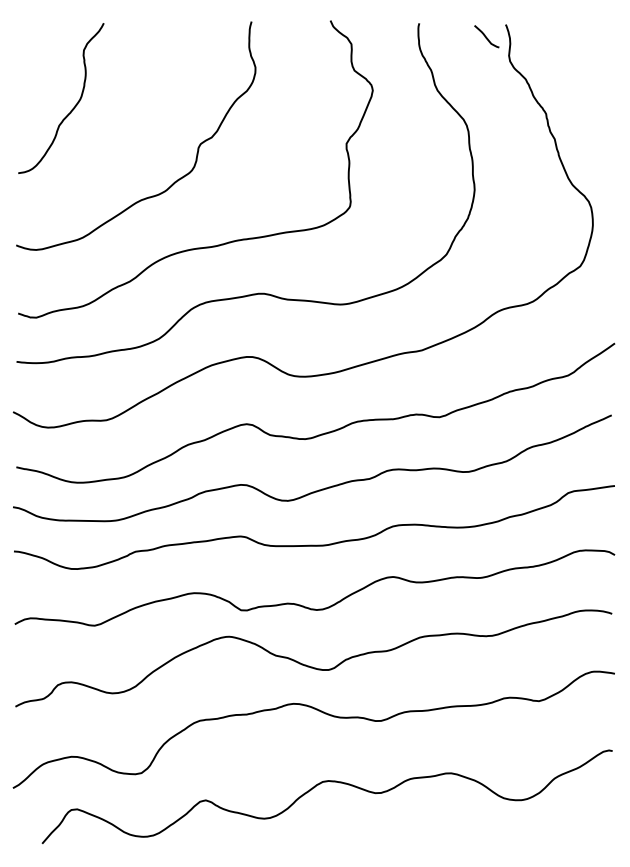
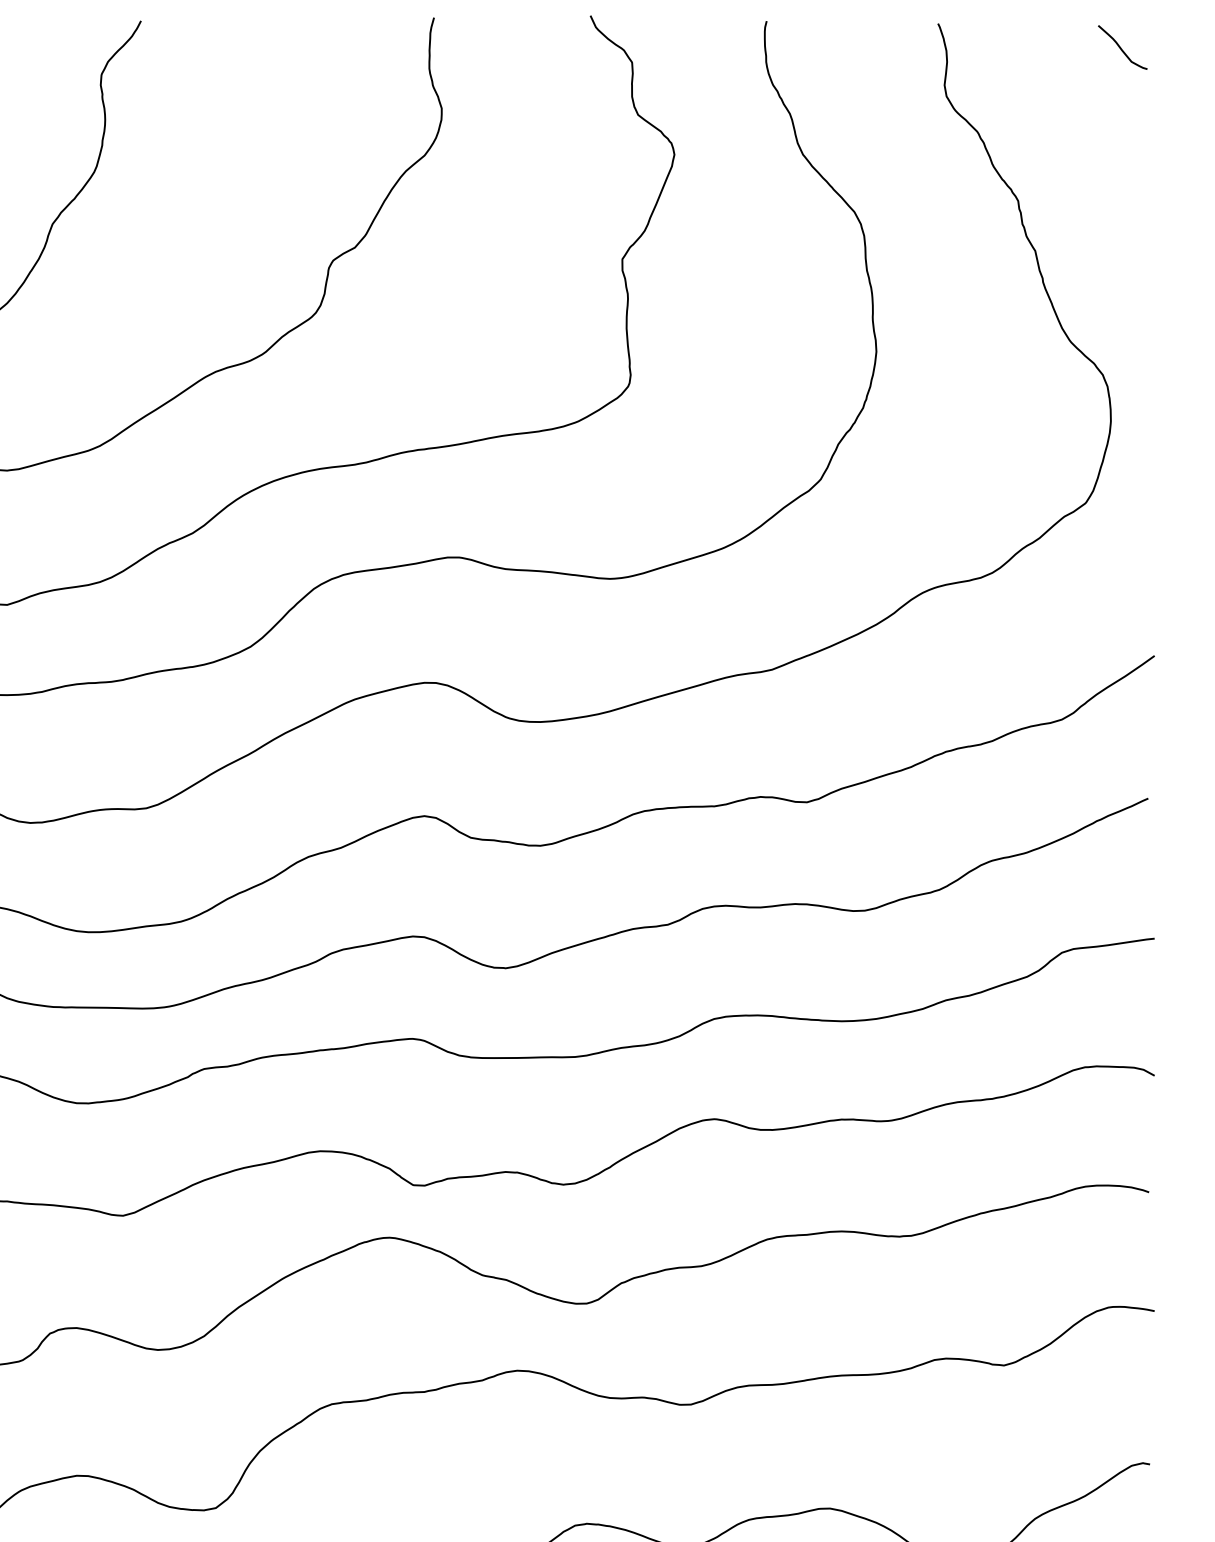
curve: (486, 36) -> (1122, 47), moved

